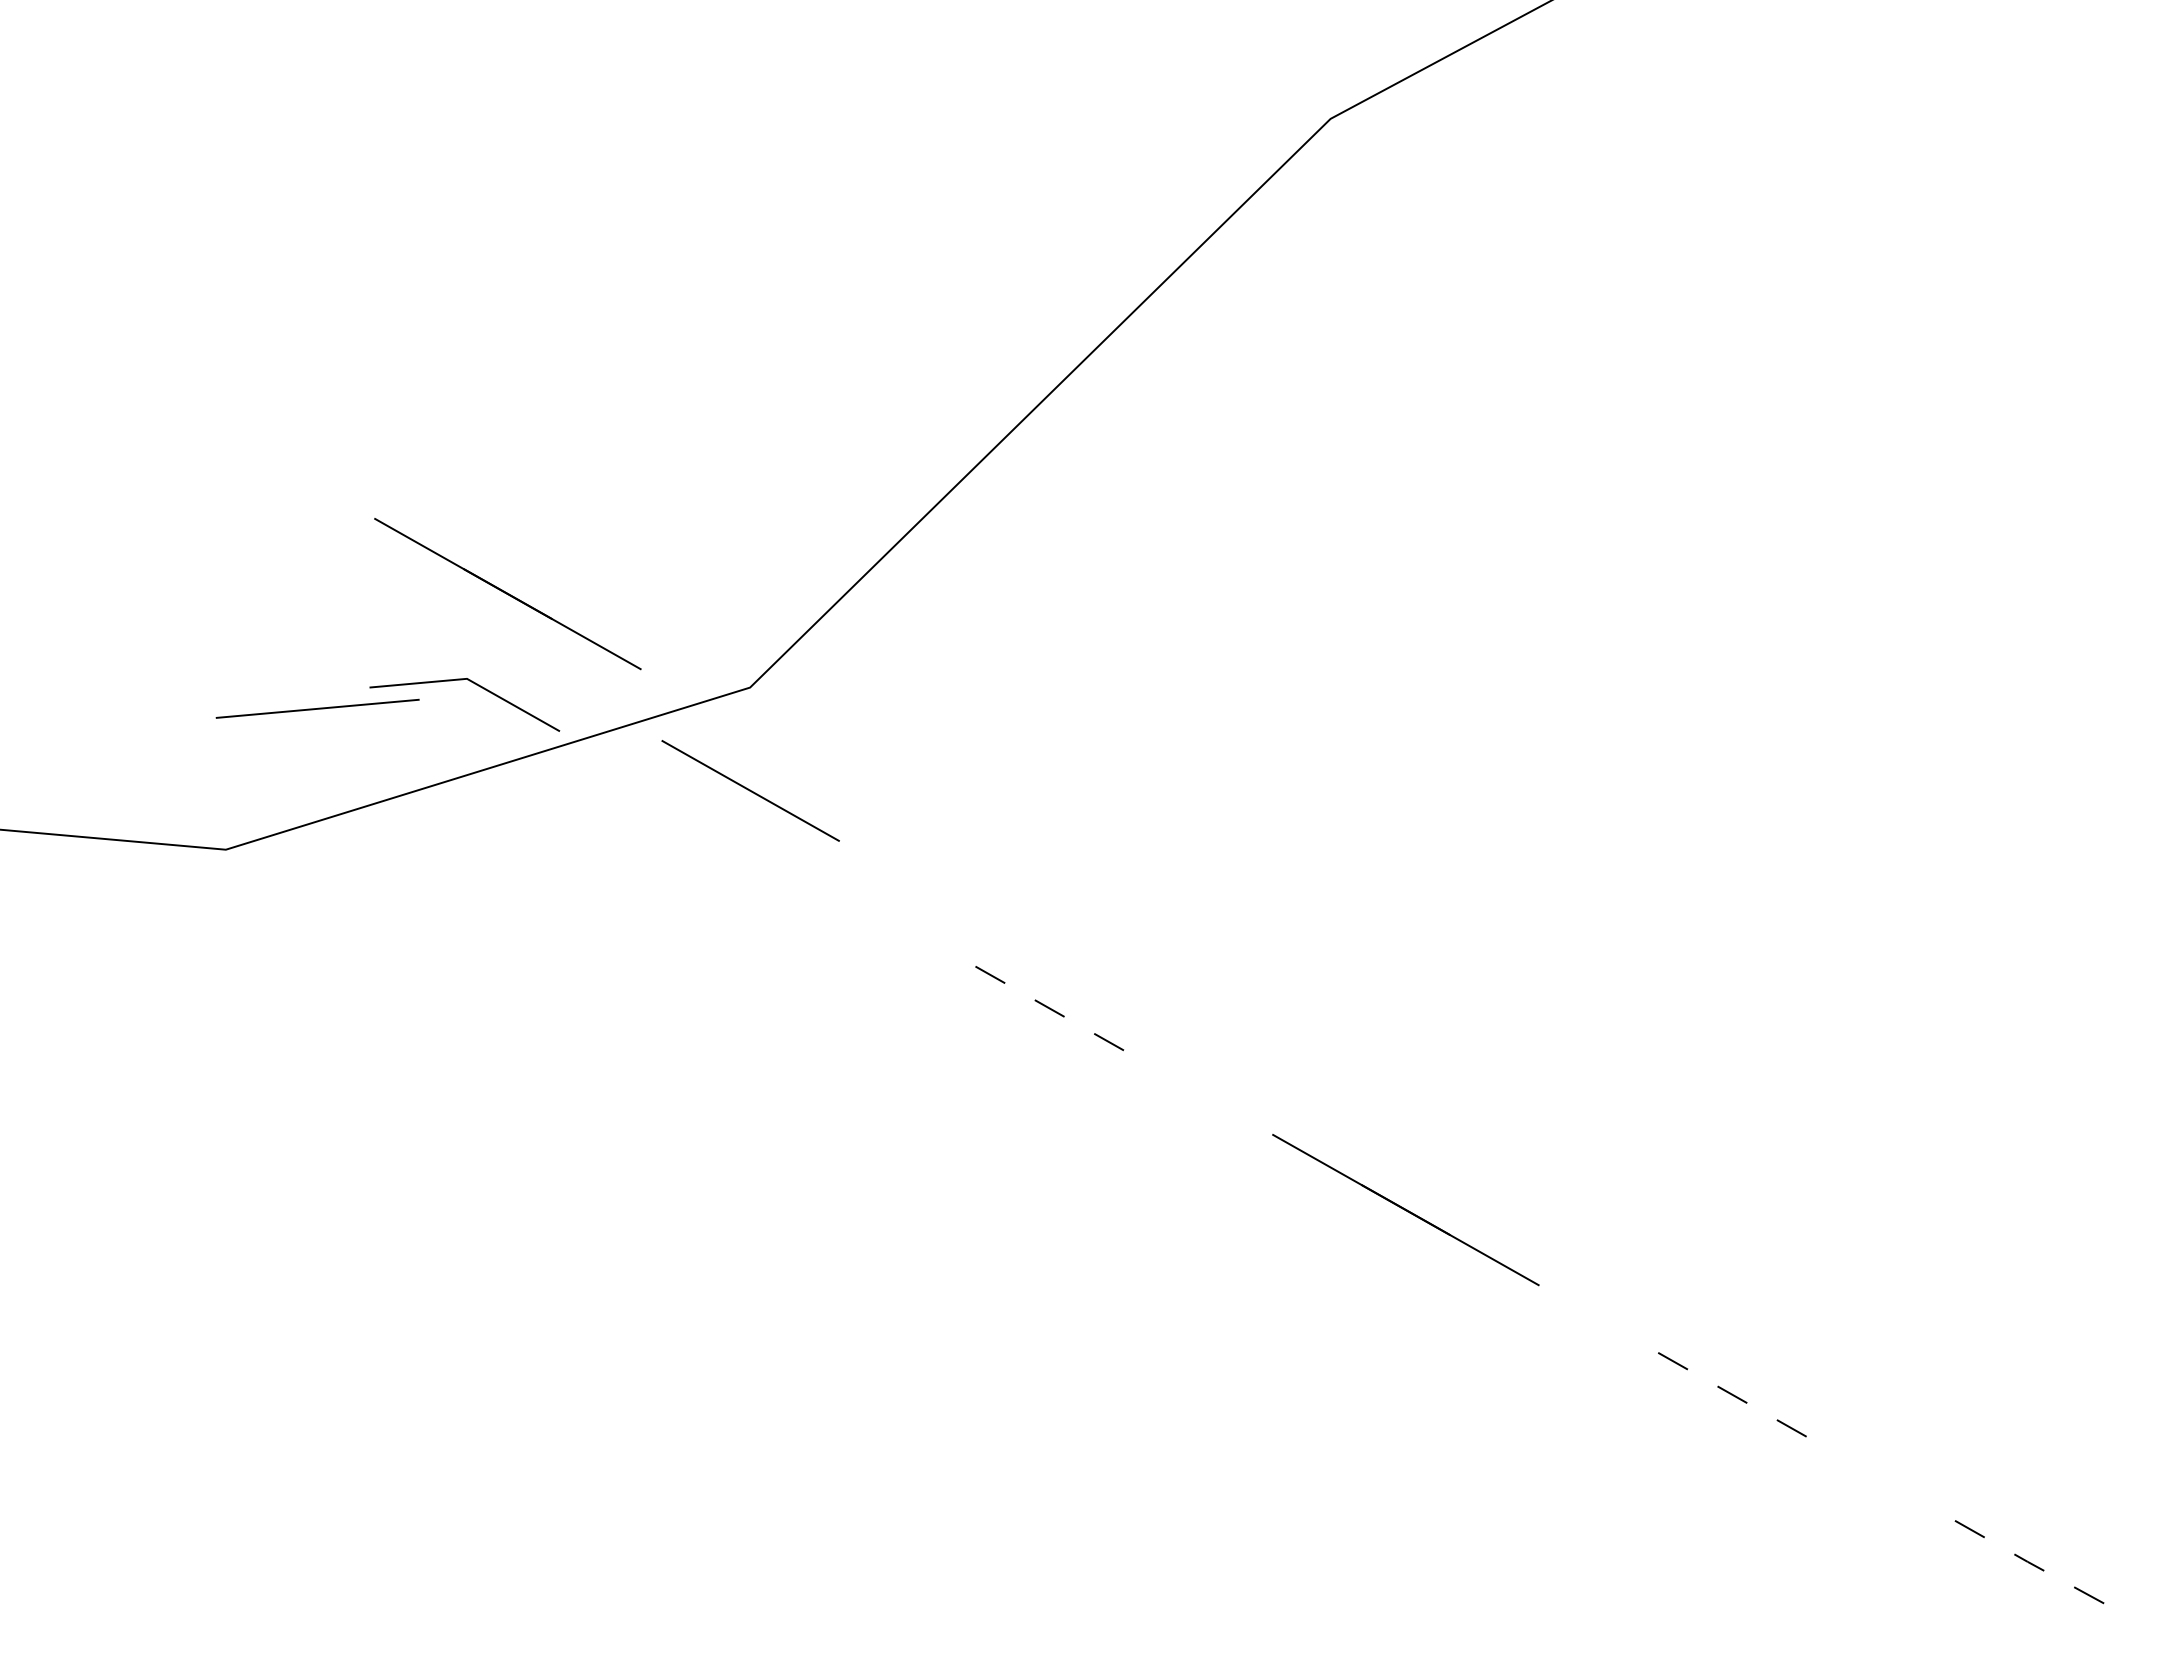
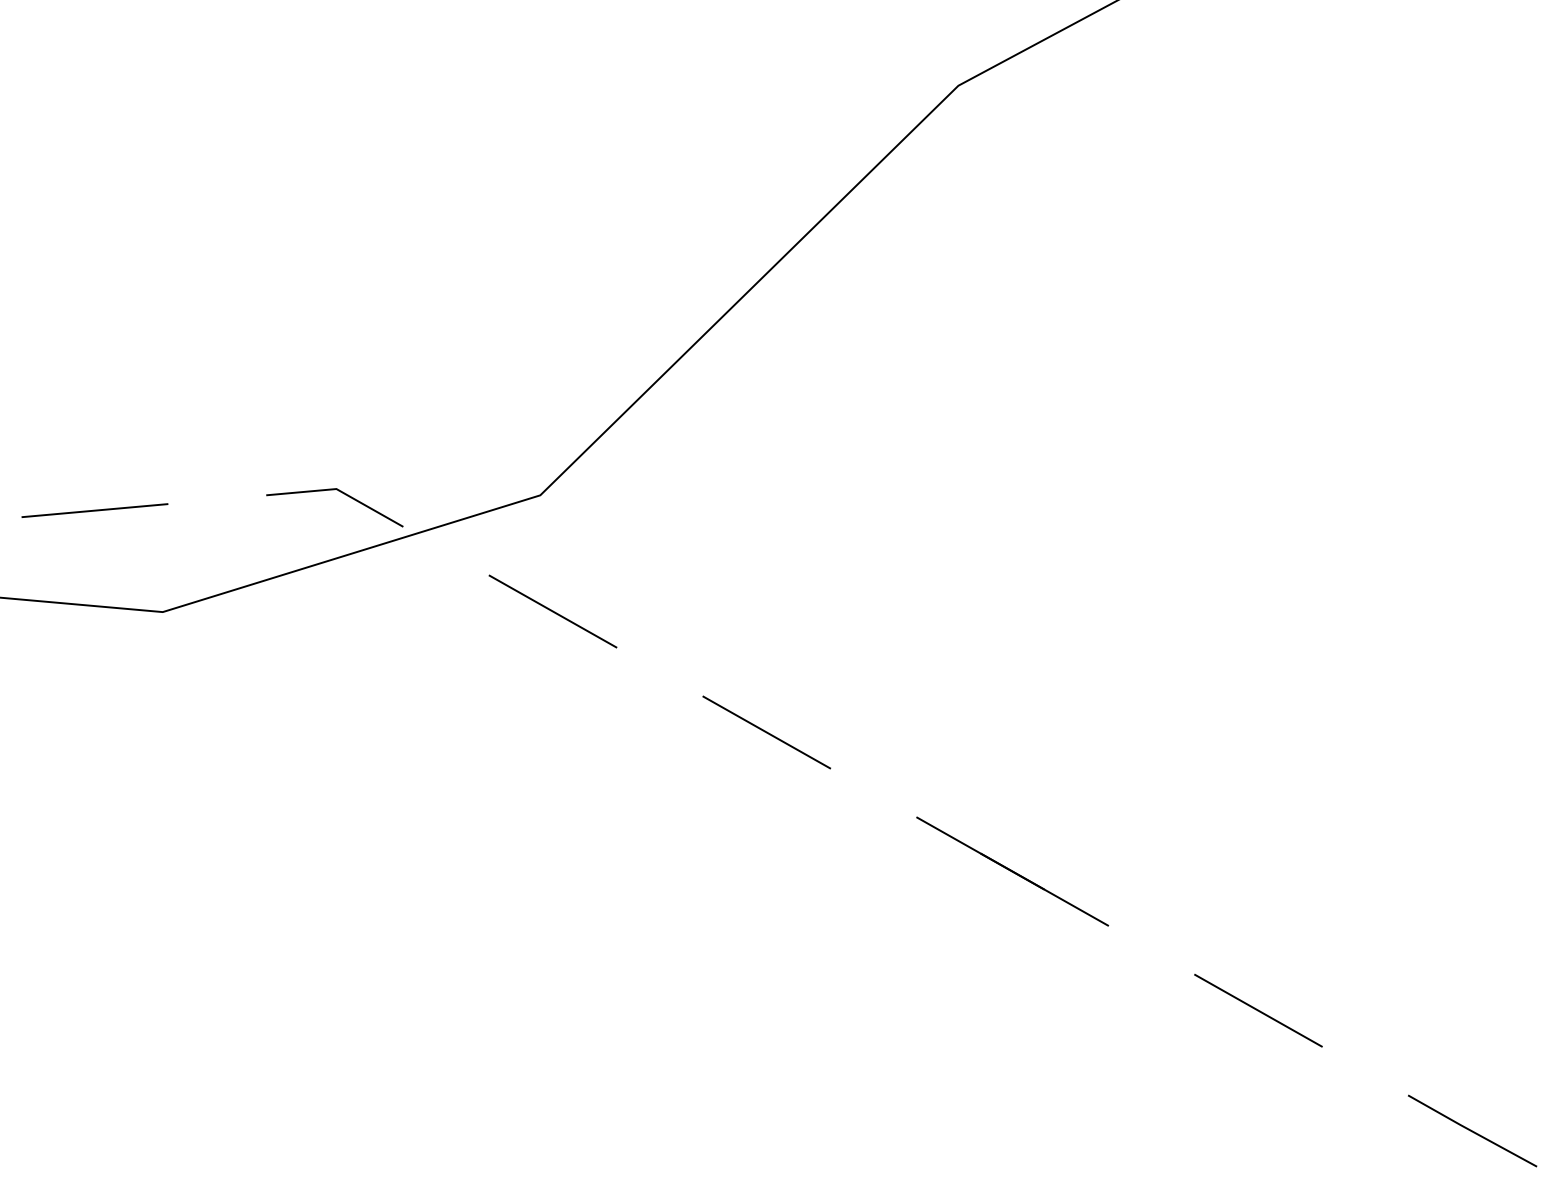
line: (507, 594) -> (365, 428), removed
line: (317, 708) -> (94, 510), moved
line: (750, 790) -> (552, 611), moved
line: (1064, 1017) -> (766, 732), dashed -> solid
line: (1747, 1403) -> (1258, 1010), dashed -> solid
line: (2044, 1570) -> (1472, 1131), dashed -> solid

